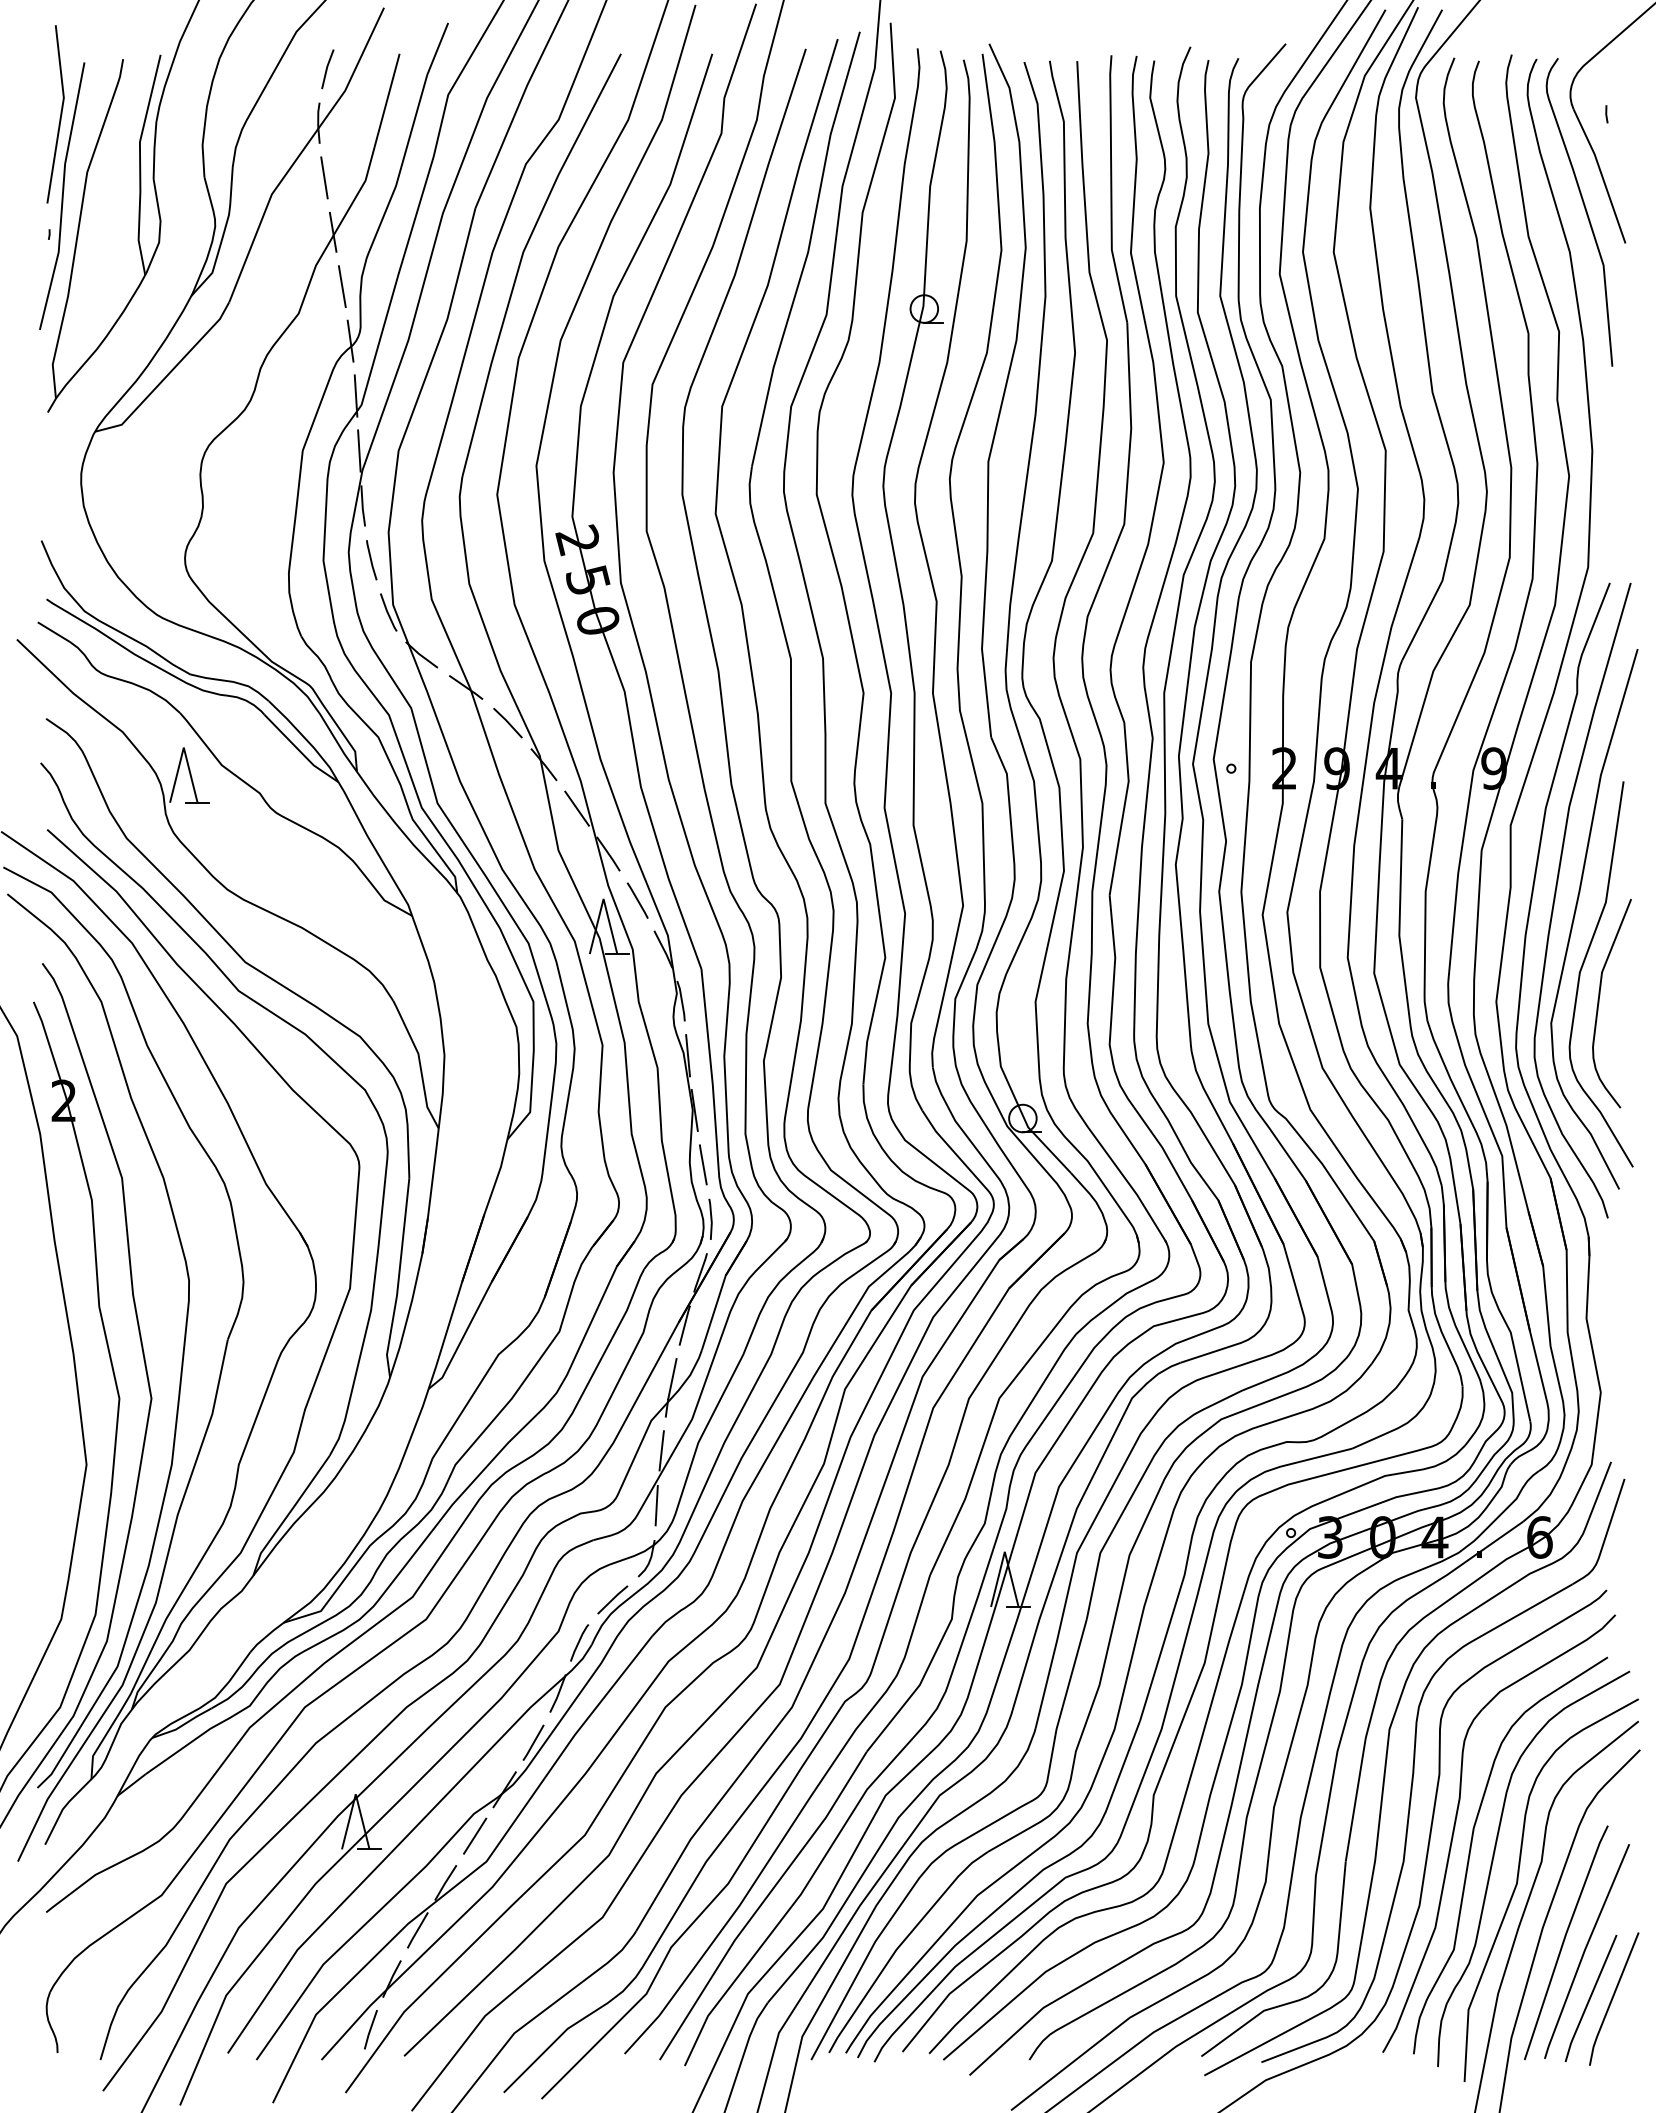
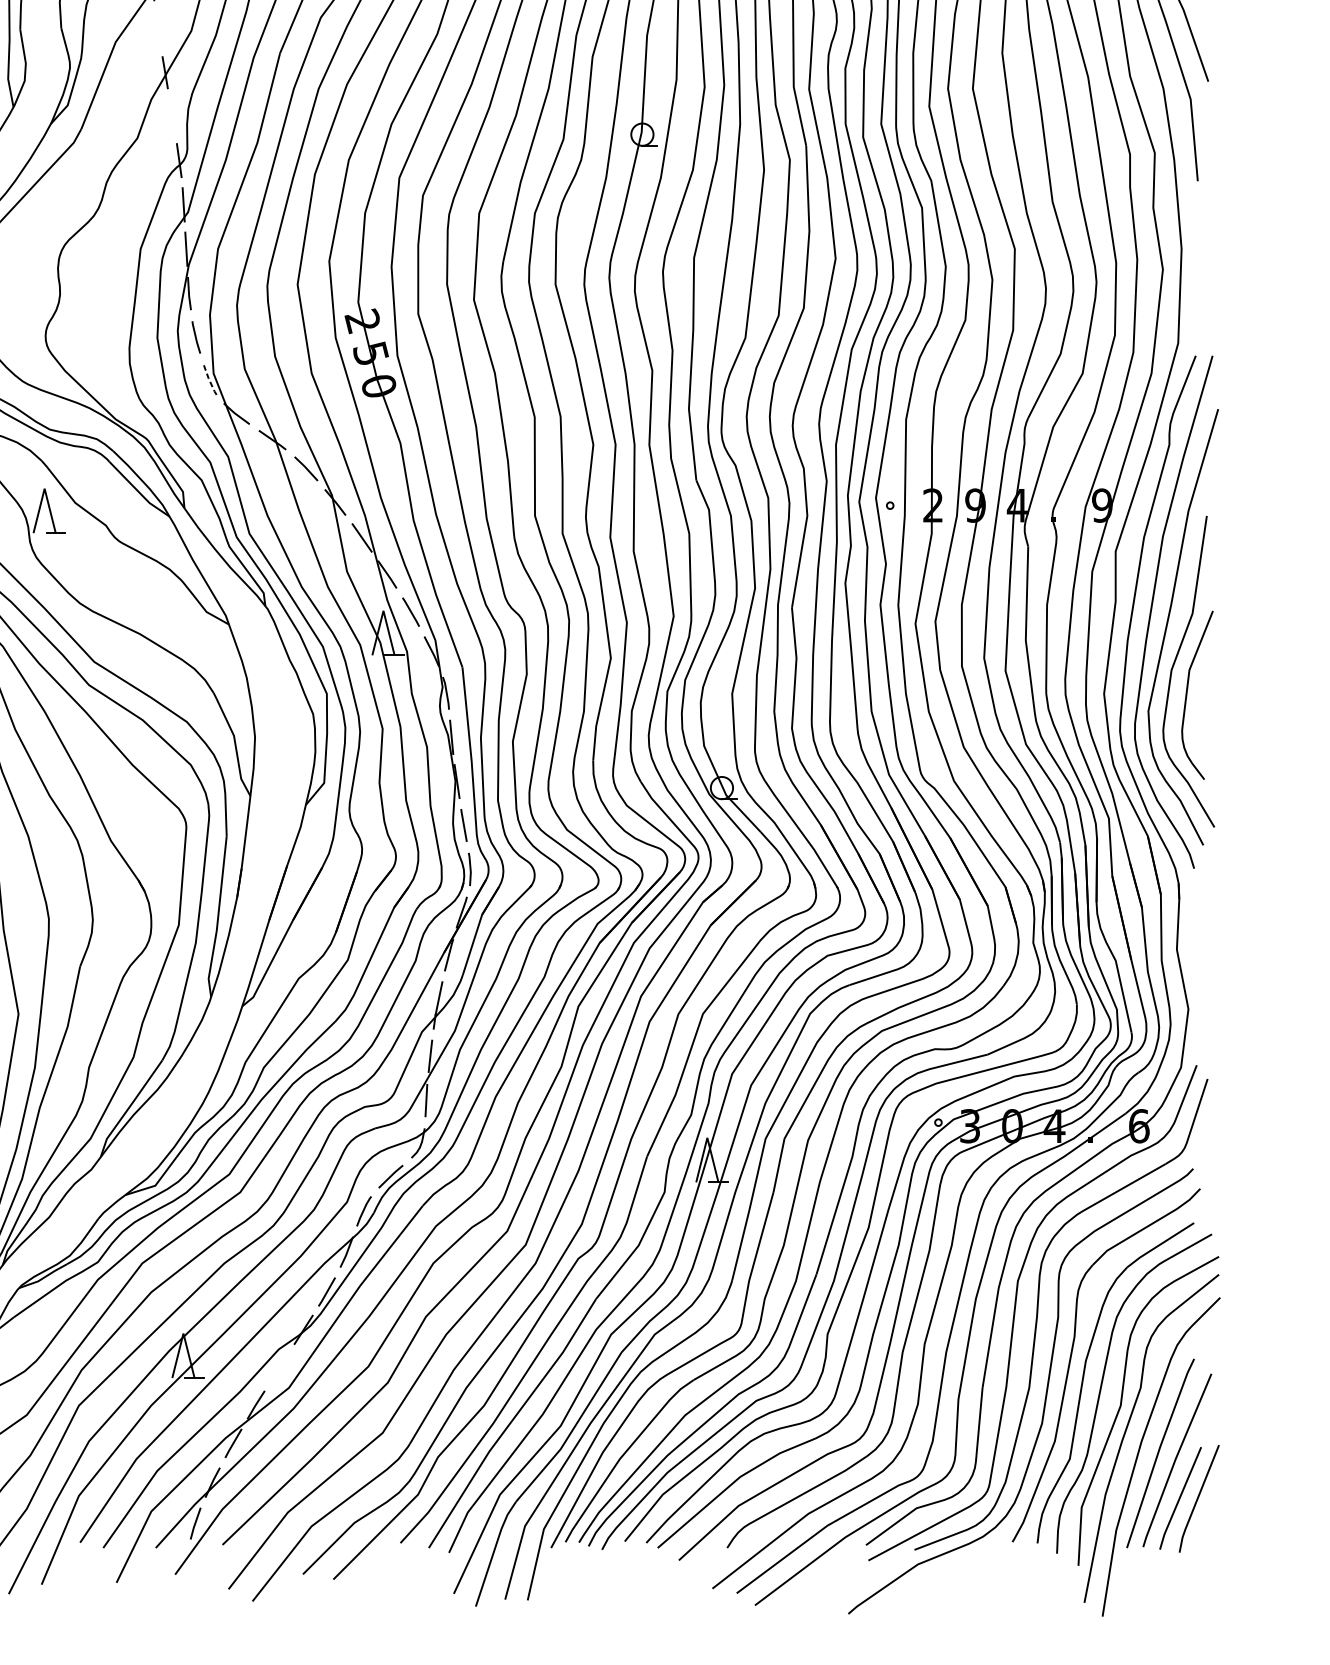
line: (324, 177) -> (158, 28), removed
line: (341, 286) -> (171, 116), removed
line: (387, 612) -> (209, 379), solid -> dashed
line: (475, 1835) -> (280, 1366), removed

